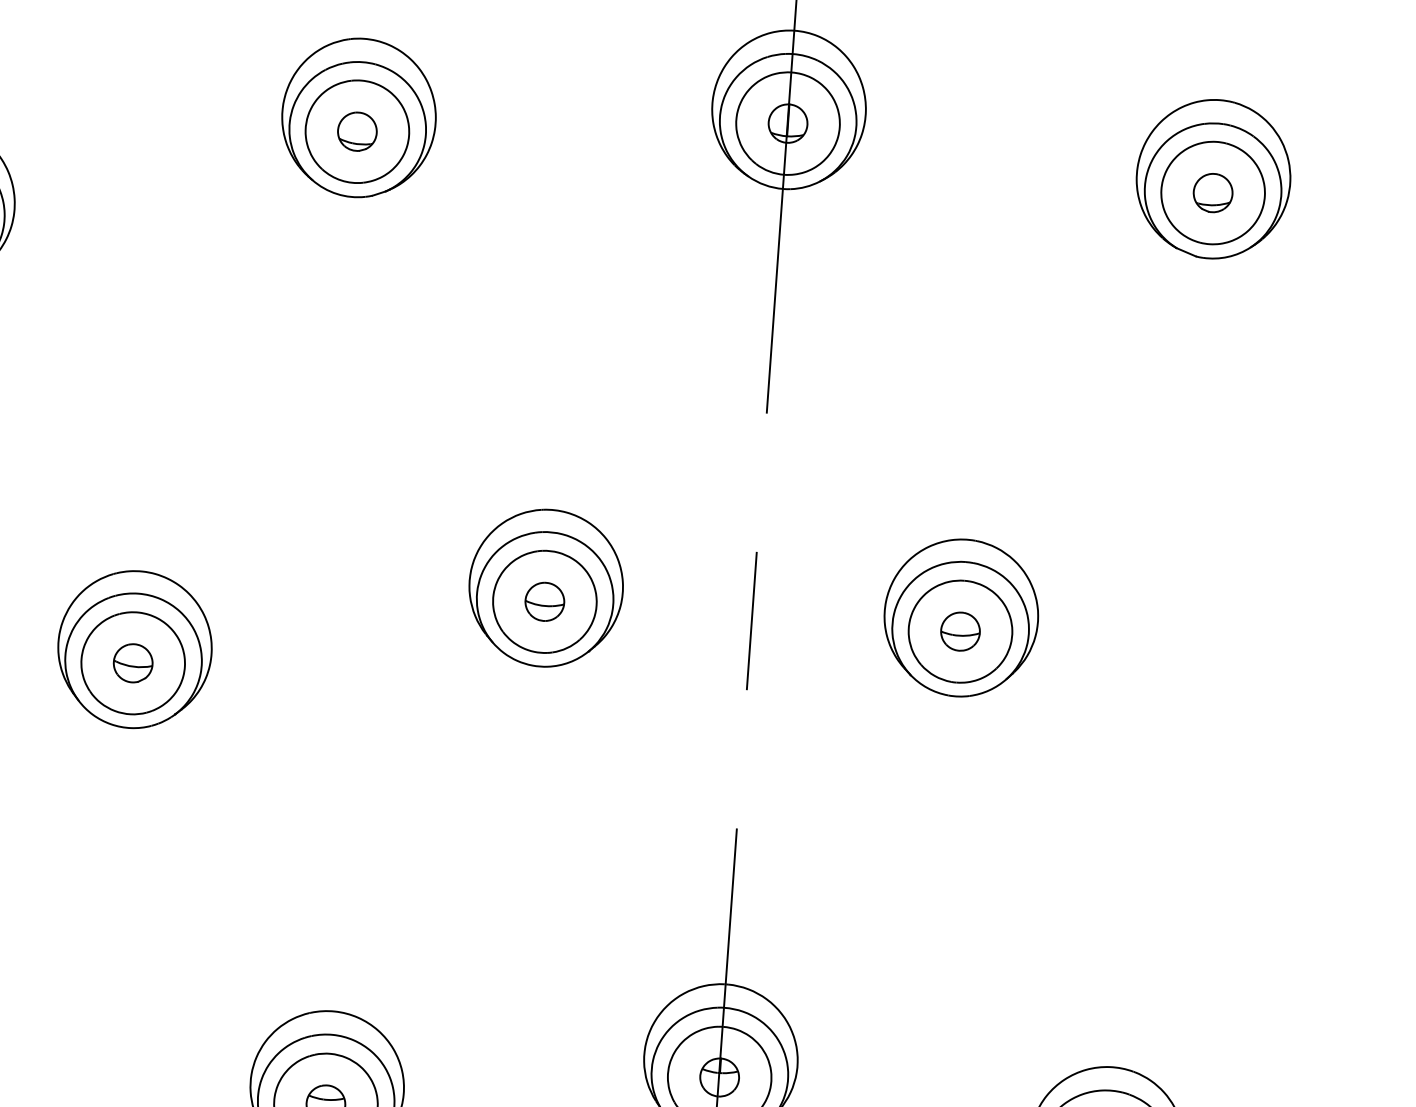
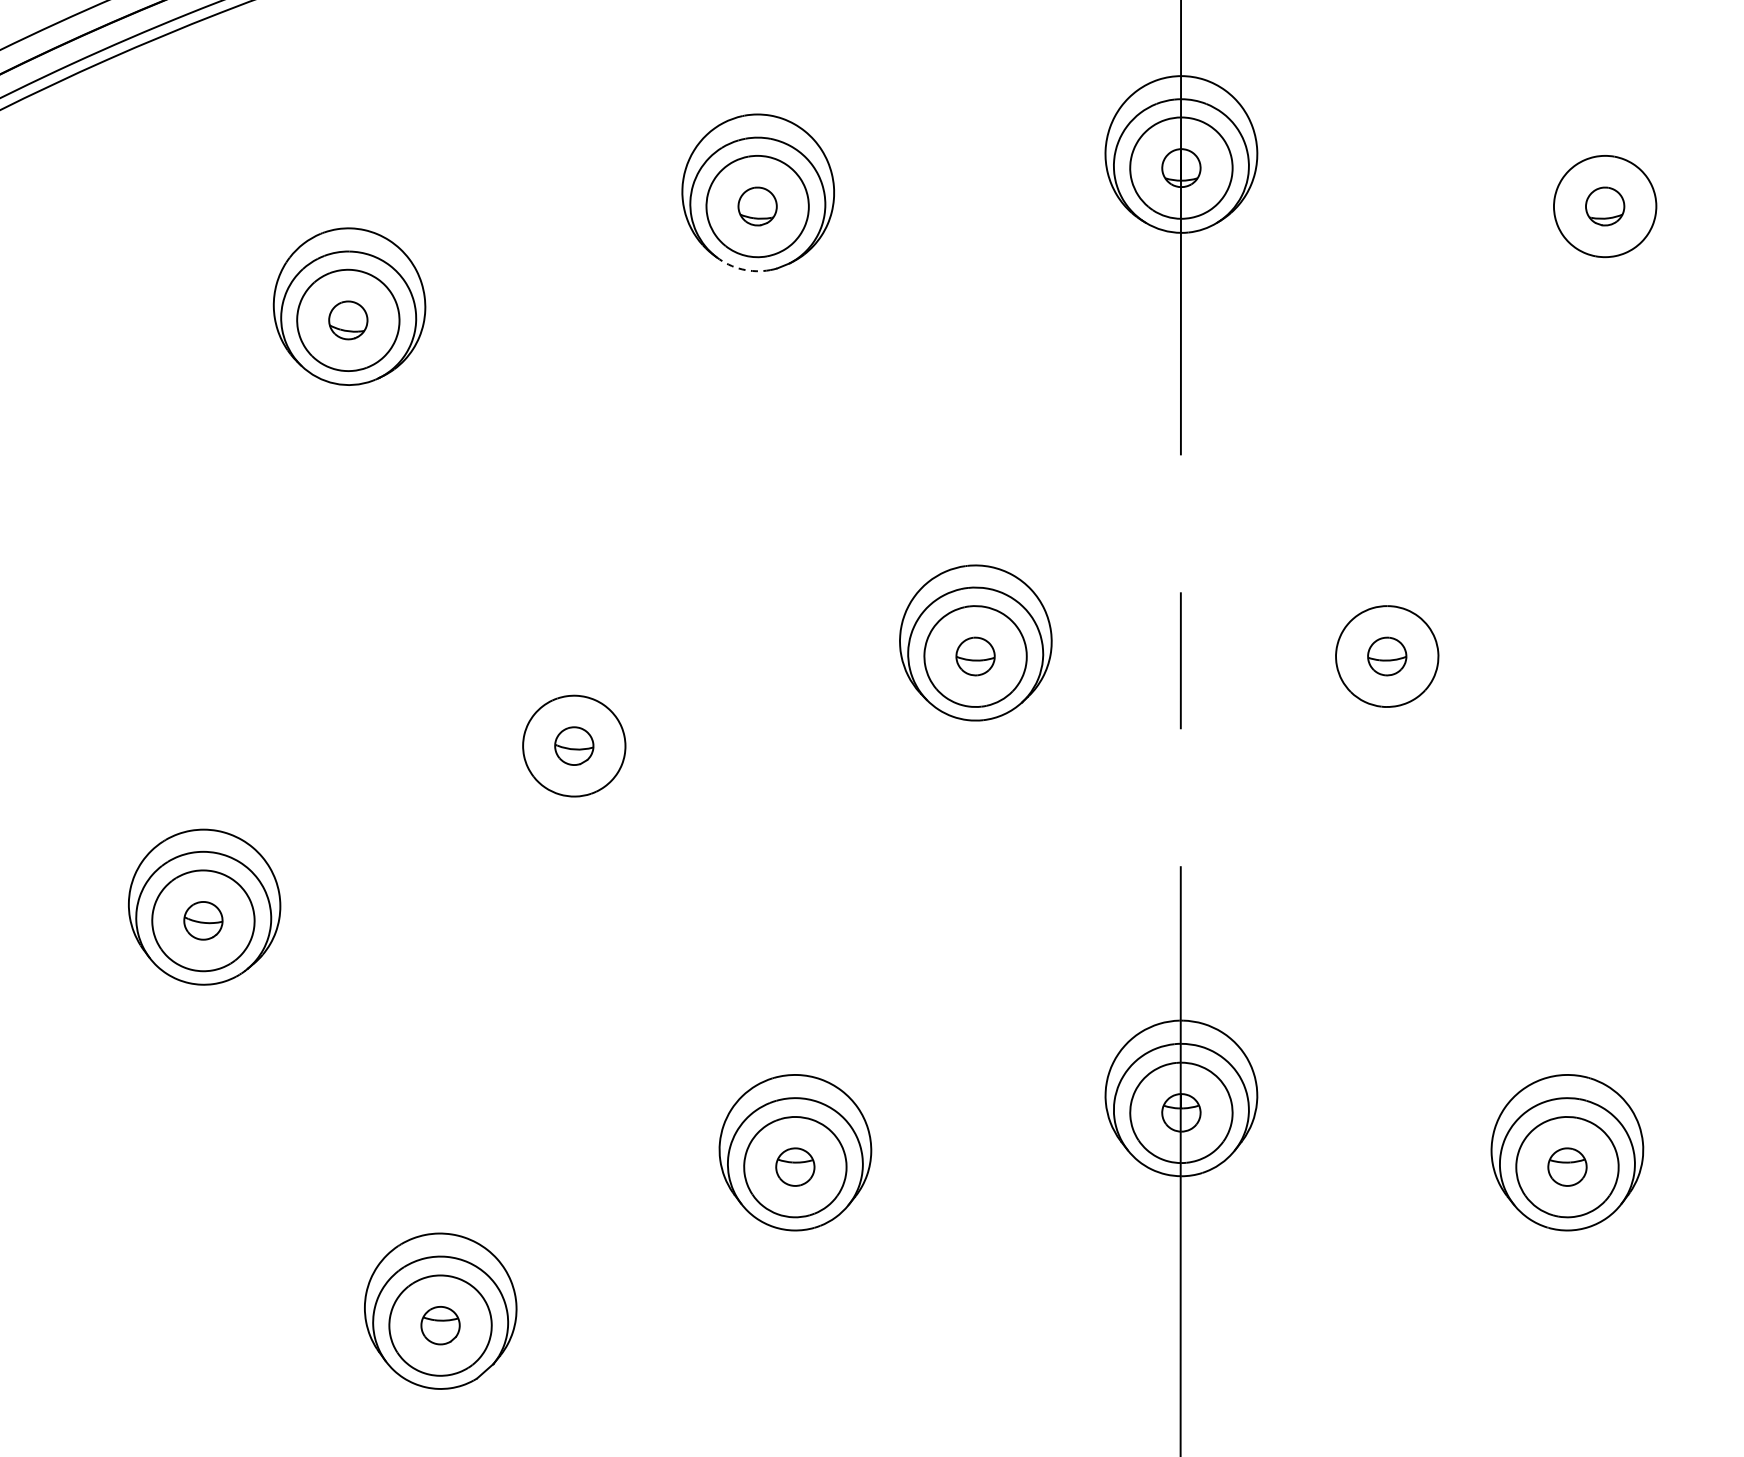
part: (1213, 178) -> (1604, 192), removed
arc: (337, 194) -> (742, 269), solid -> dashed
part: (960, 617) -> (1386, 642), removed
part: (134, 649) -> (574, 732), removed

